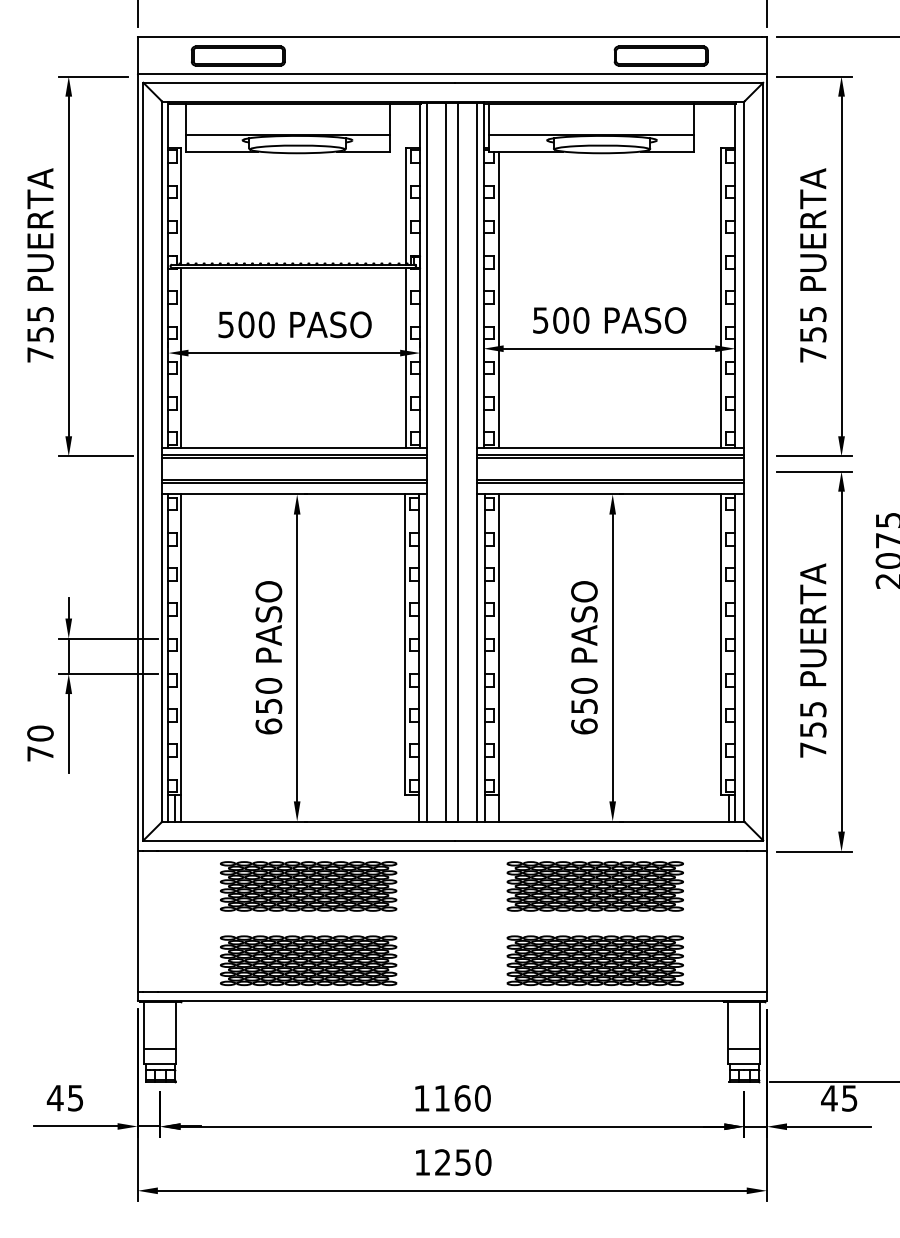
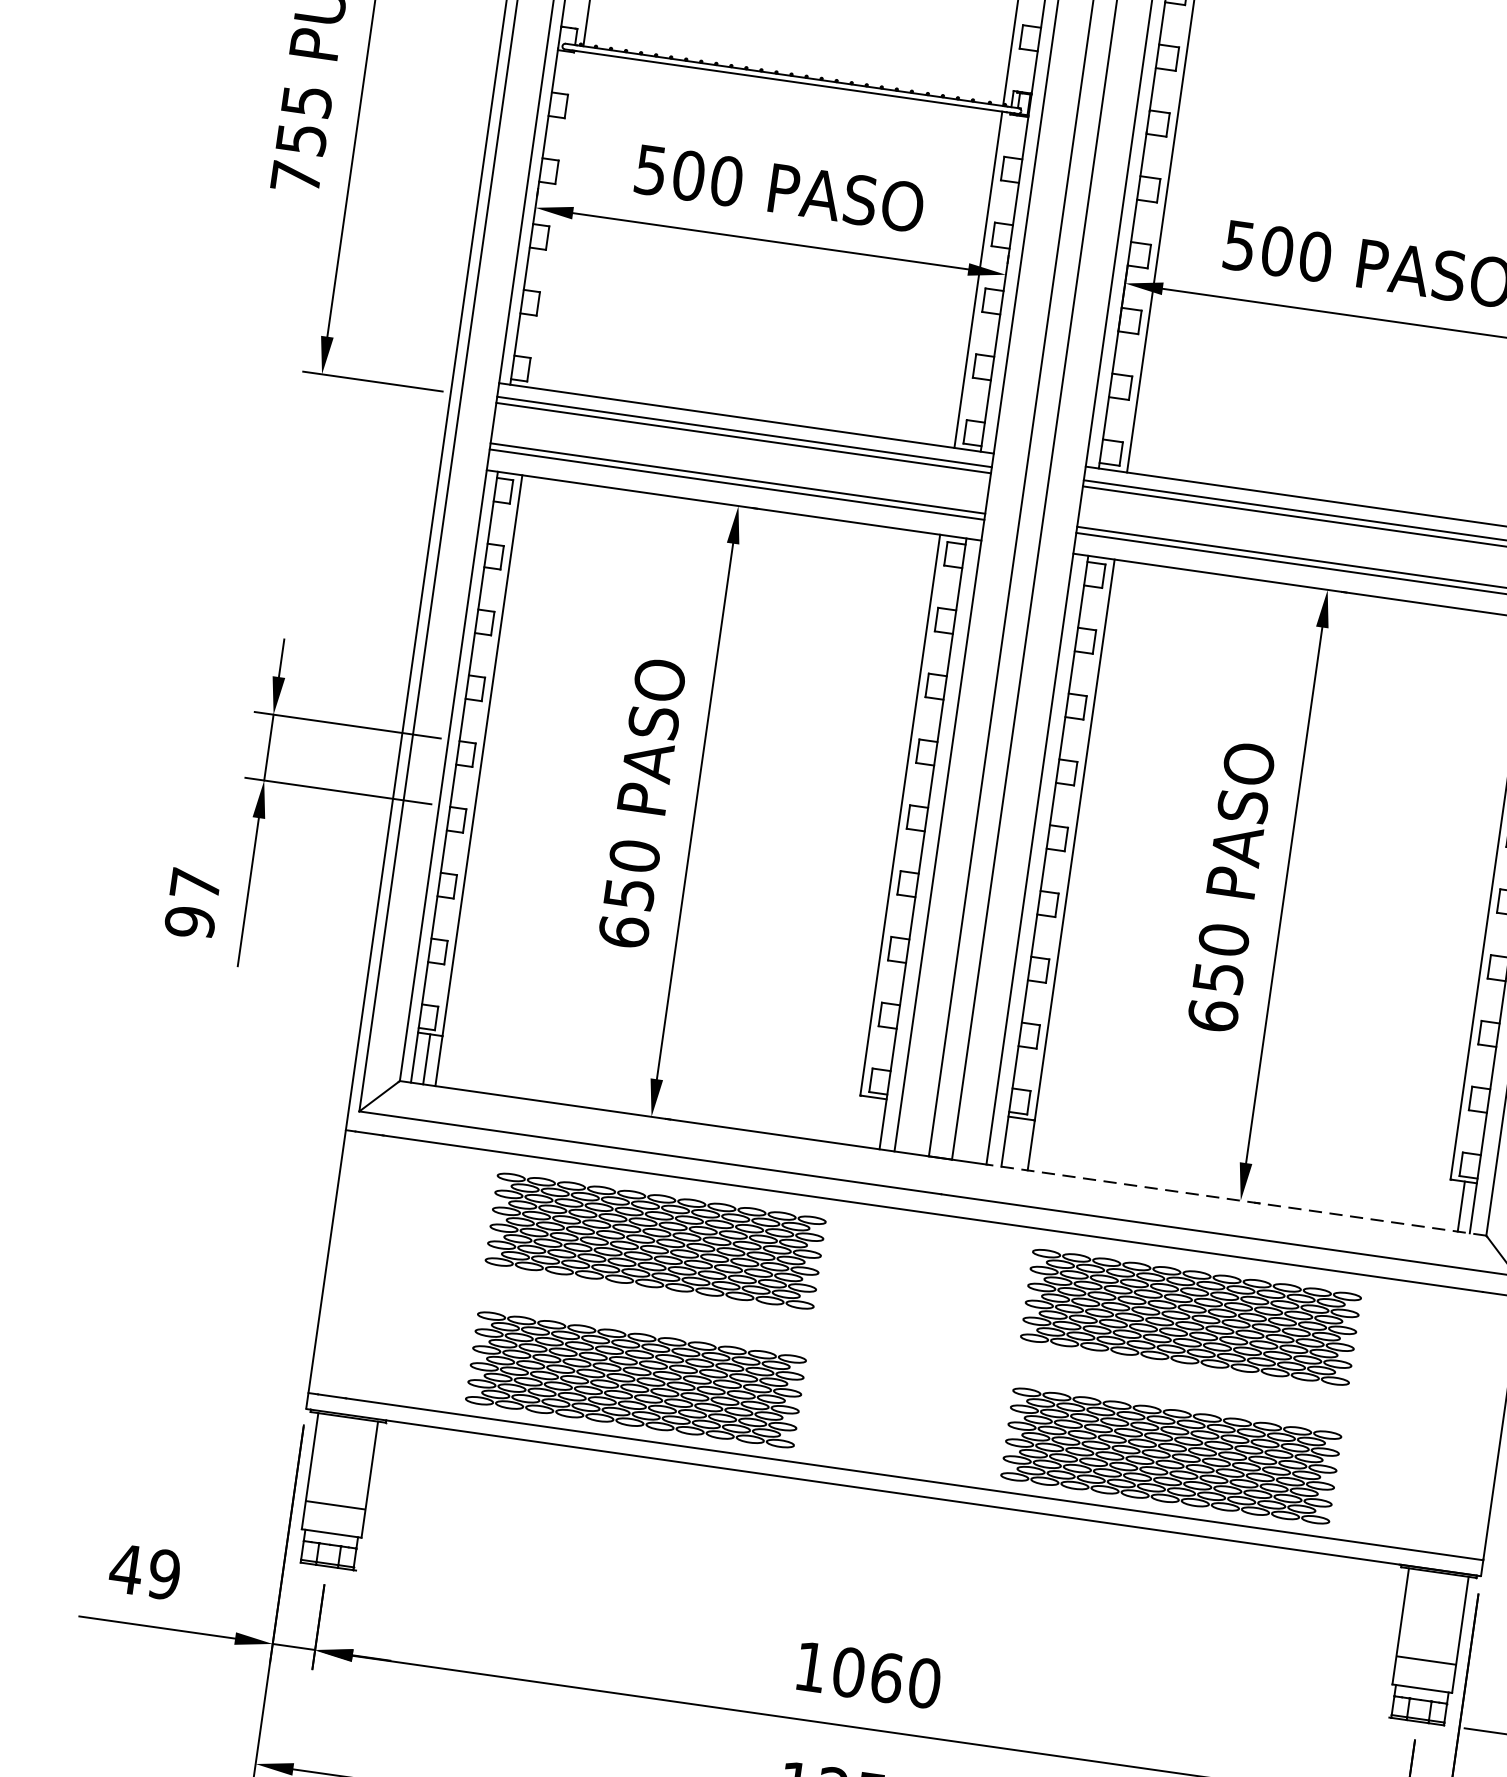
line: (181, 357) -> (558, 219), removed
text: (40, 743) -> (192, 902), 70 -> 97
line: (610, 821) -> (1236, 1200), solid -> dashed
text: (75, 1097) -> (164, 1573), 45 -> 49
text: (442, 1098) -> (849, 1672), 1160 -> 1060

